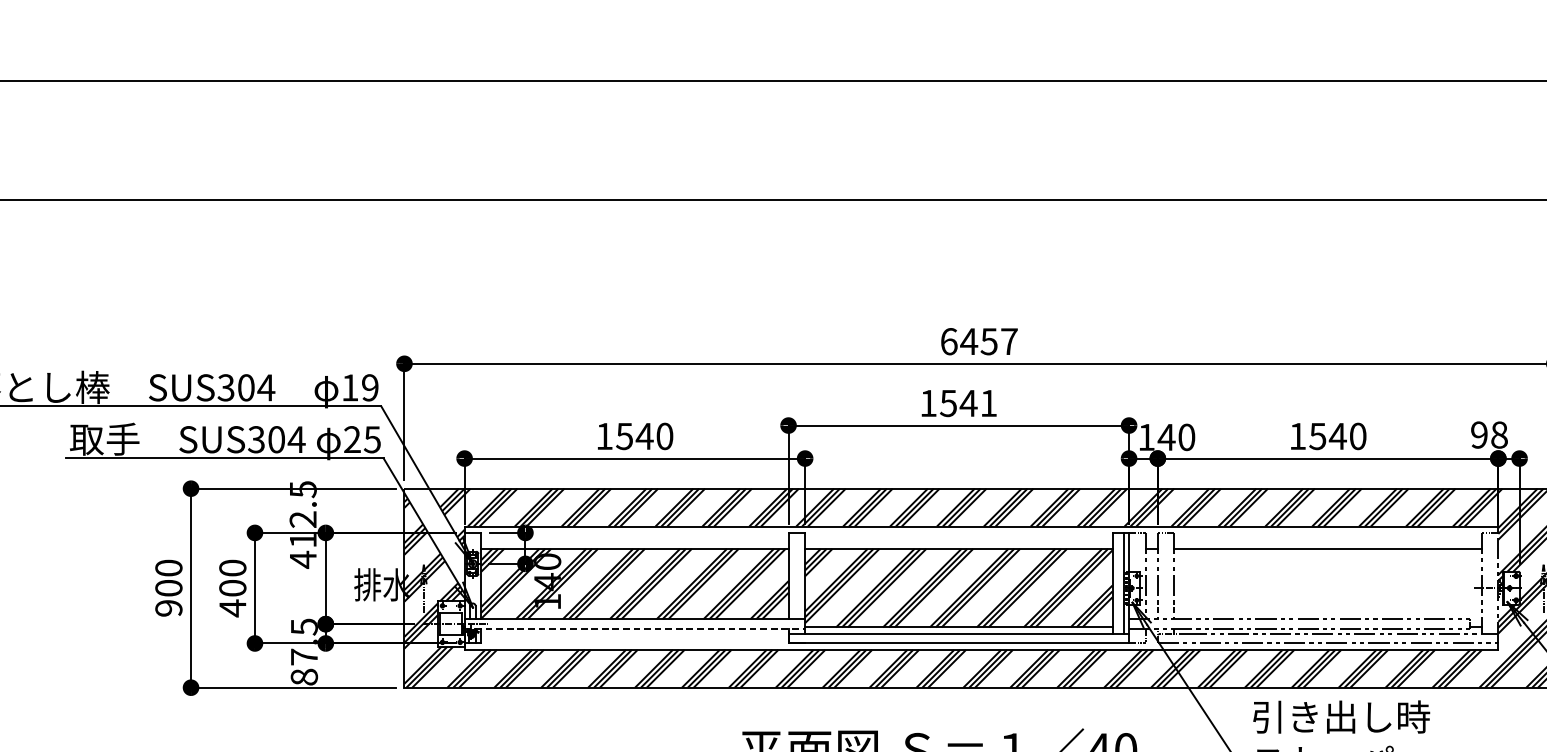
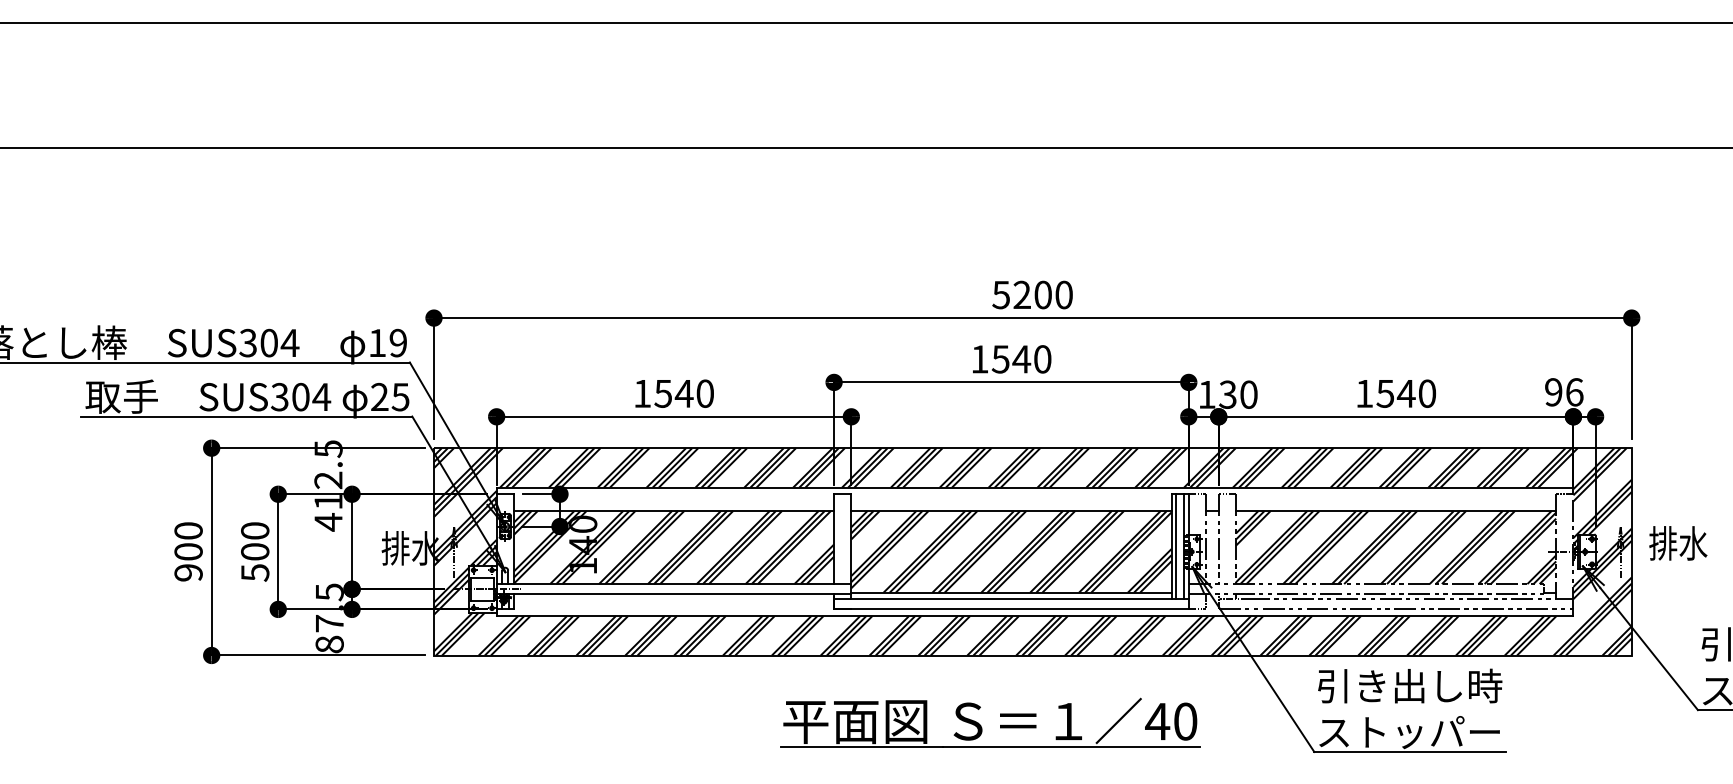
text: (979, 341) -> (1032, 294), 6457 -> 5200
text: (988, 403) -> (1042, 359), 1541 -> 1540
text: (1499, 435) -> (1574, 392), 98 -> 96
text: (1166, 437) -> (1227, 394), 140 -> 130
hatch: (434, 539) -> (465, 501), added
line: (1117, 583) -> (1176, 546), added
hatch: (1328, 584) -> (1396, 547), added
text: (233, 608) -> (255, 572), 400 -> 500
line: (635, 629) -> (674, 594), dashed -> solid

